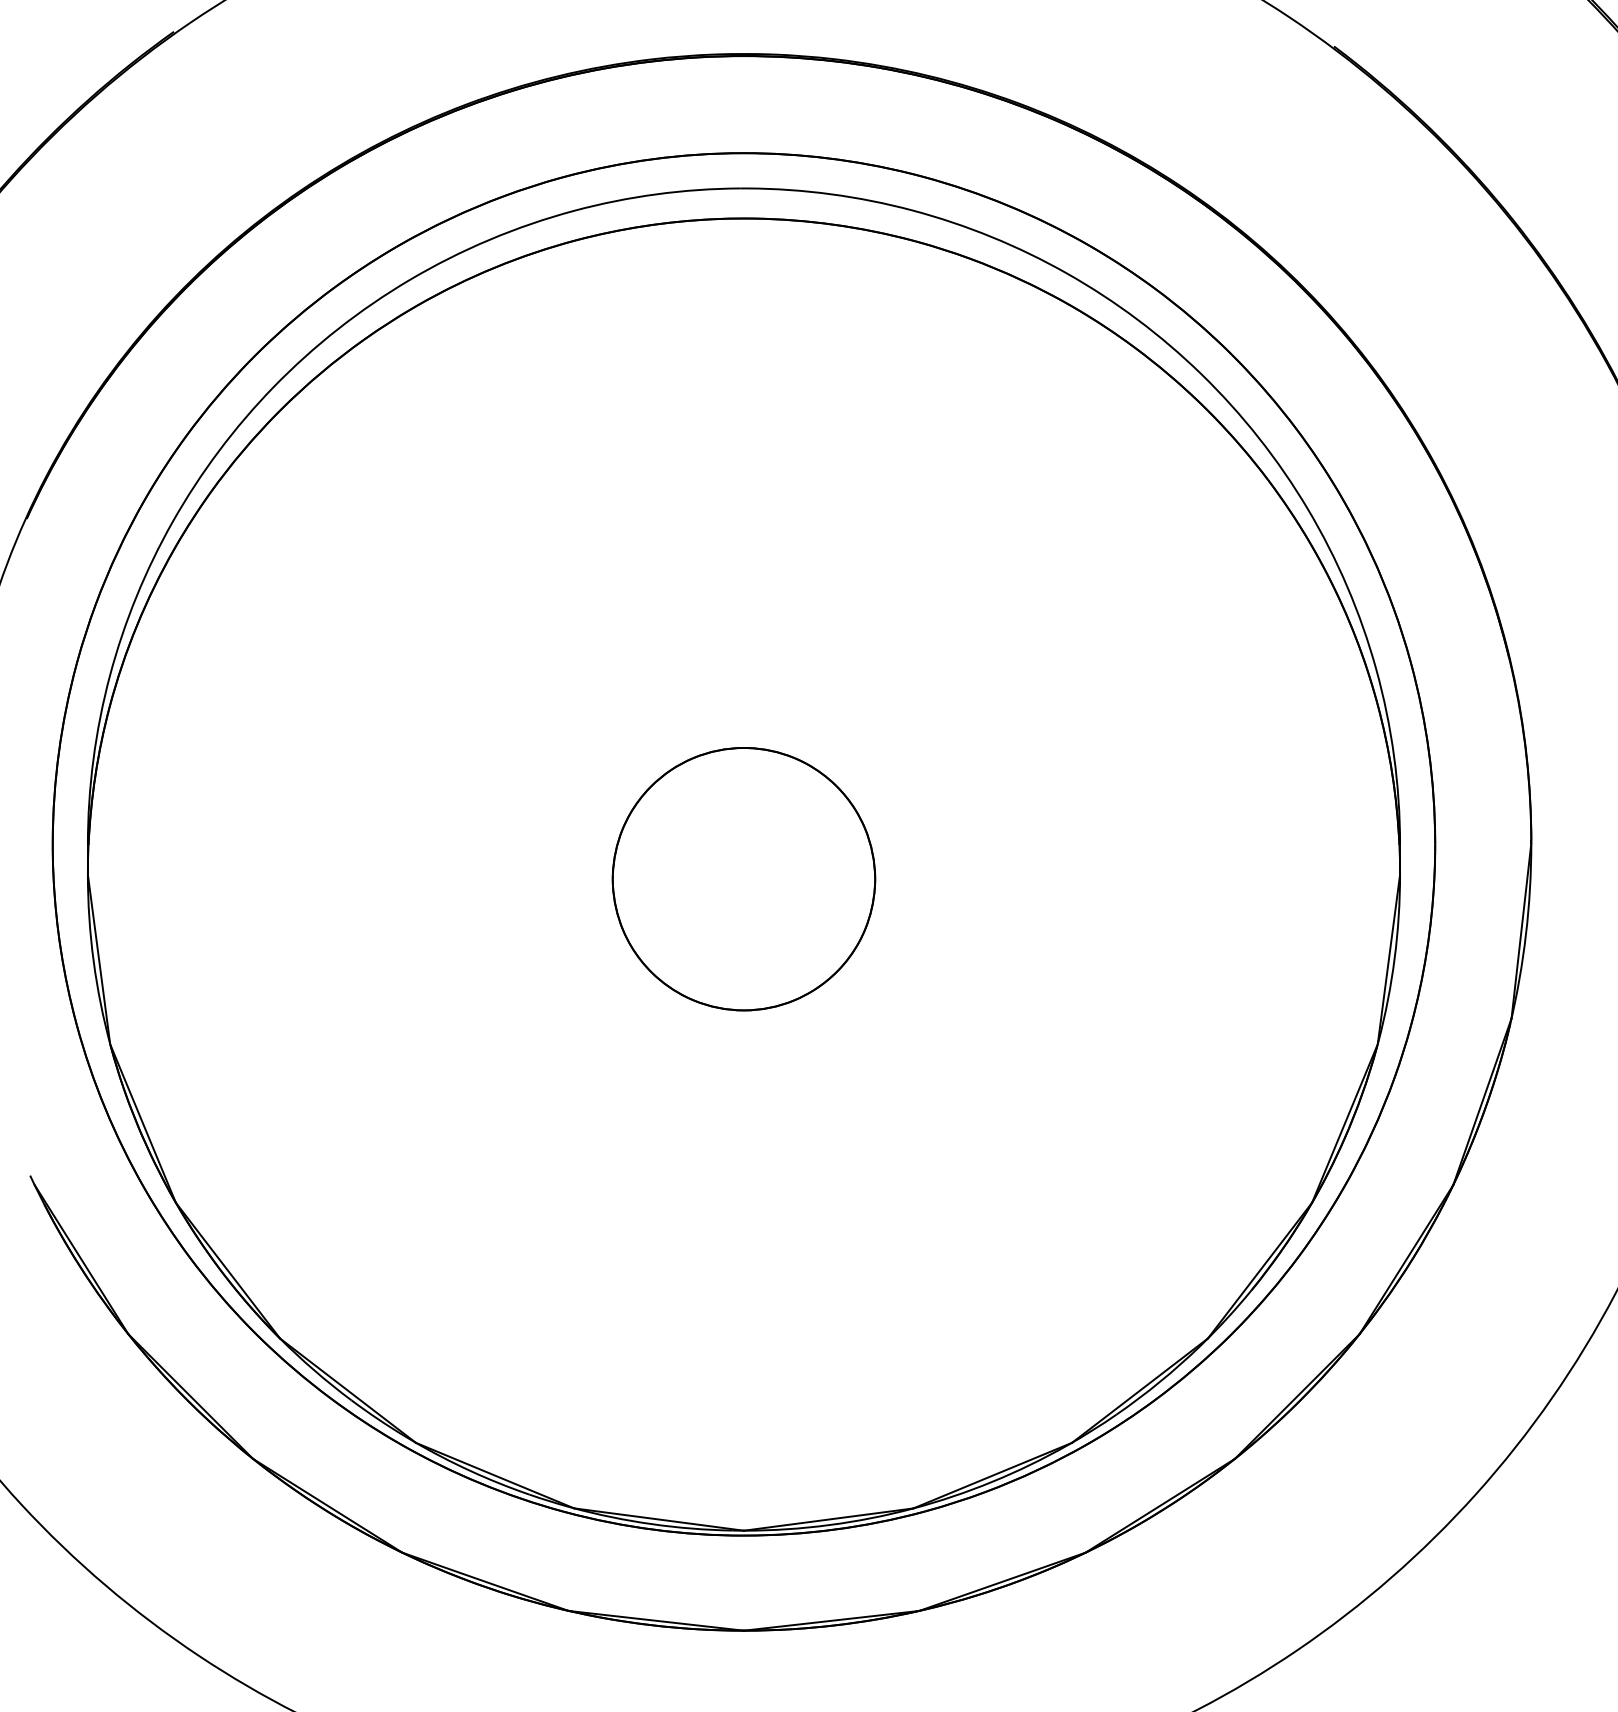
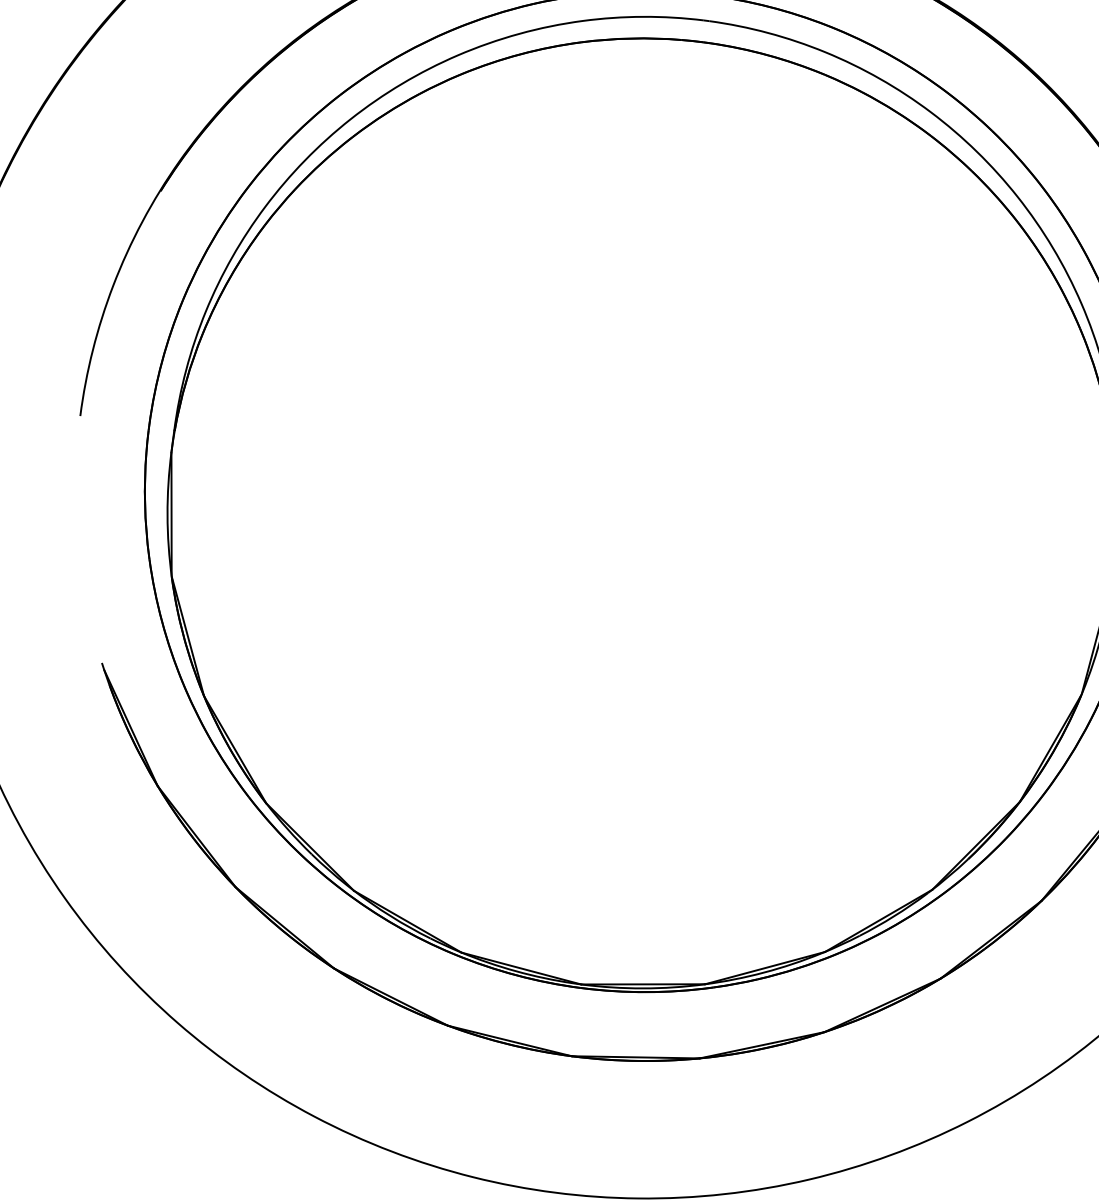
part: (743, 879) -> (641, 516), removed

